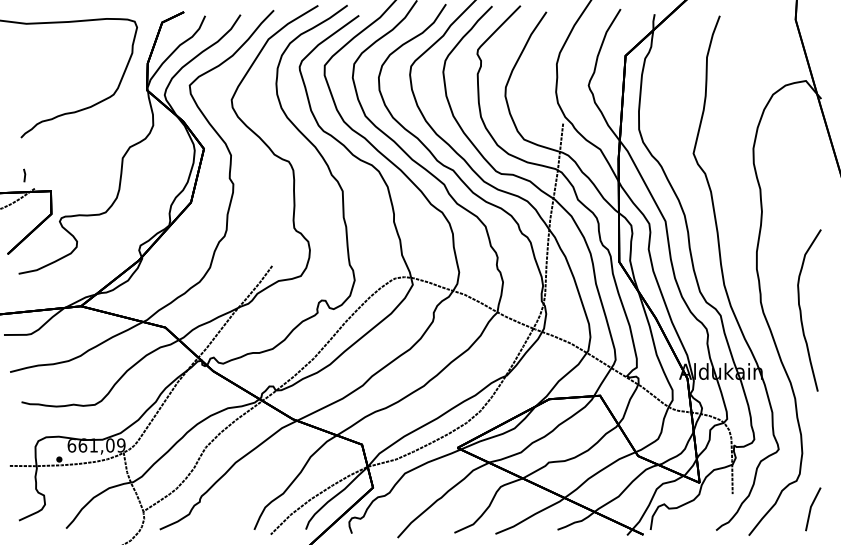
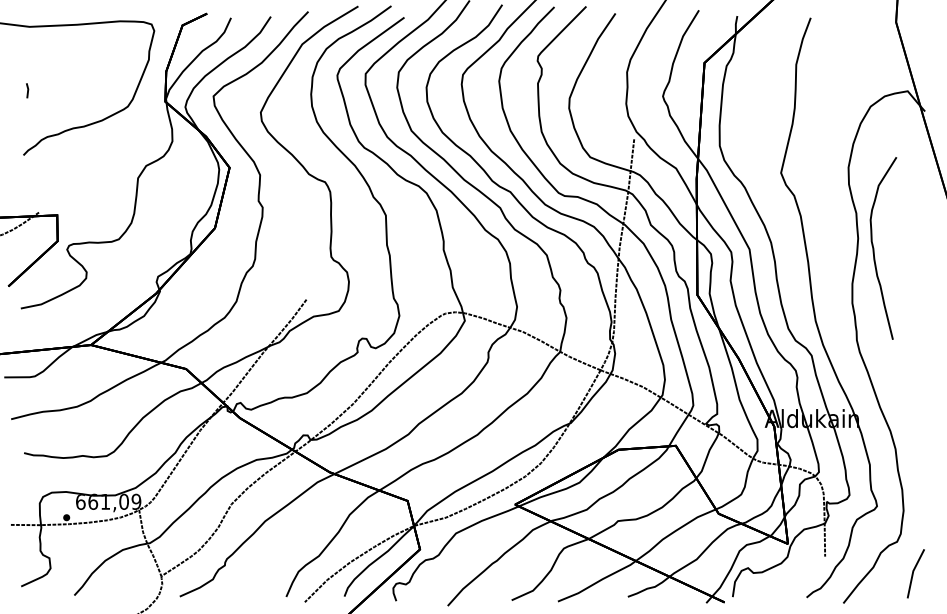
line: (24, 175) -> (27, 90), moved
curve: (801, 310) -> (874, 248), moved

